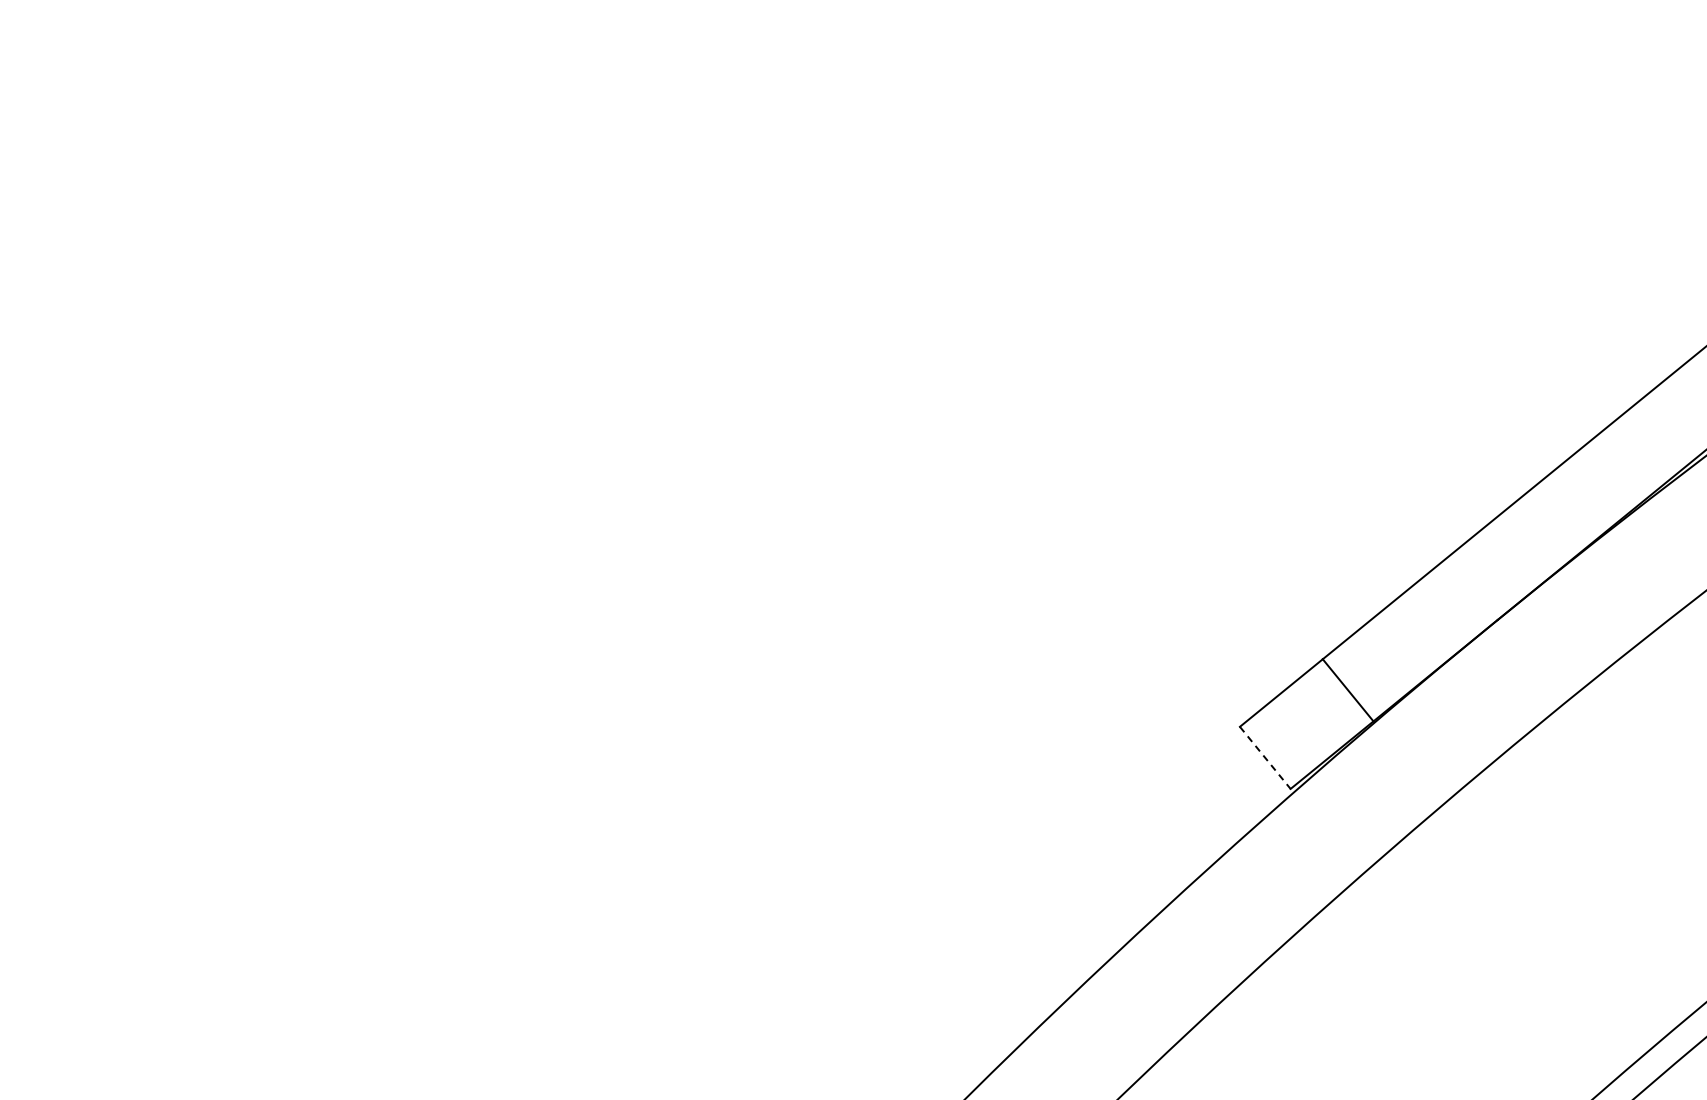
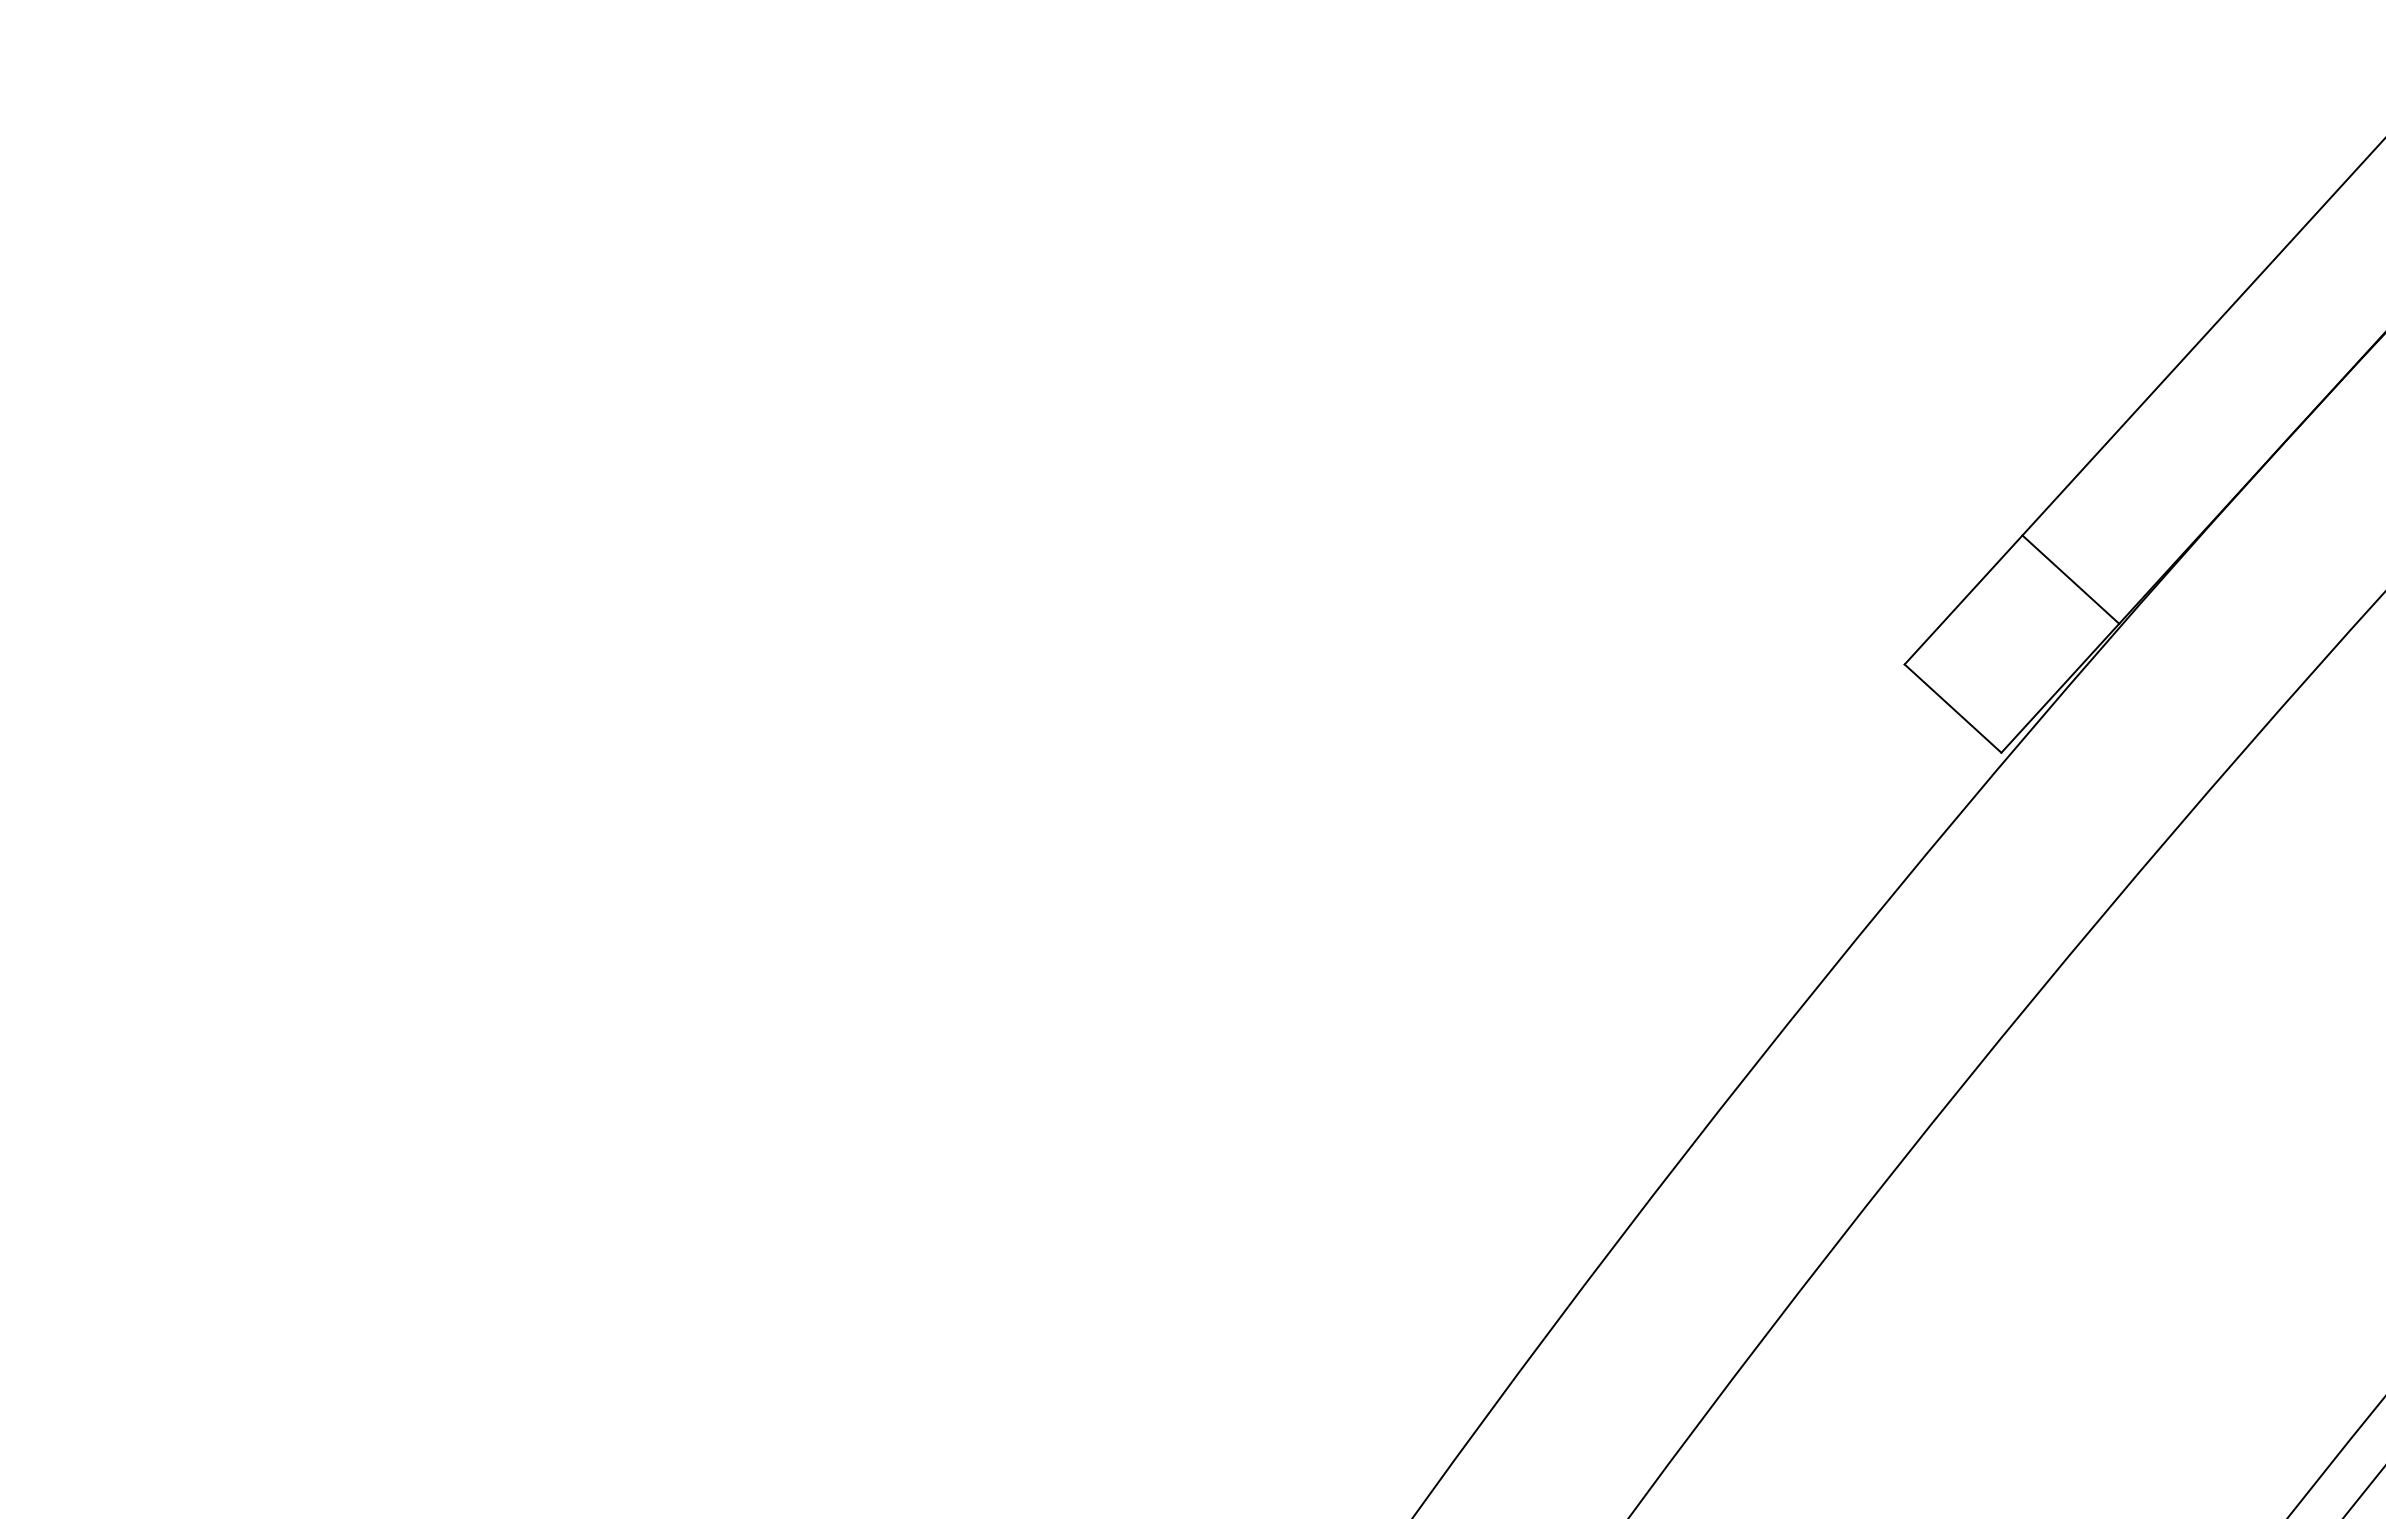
line: (1265, 758) -> (1953, 709), dashed -> solid

